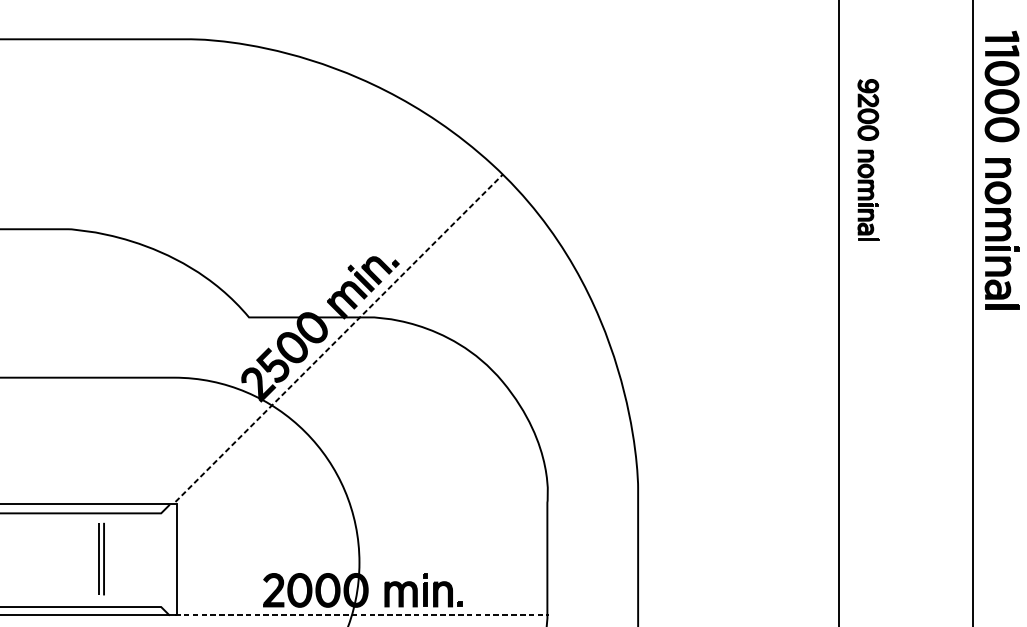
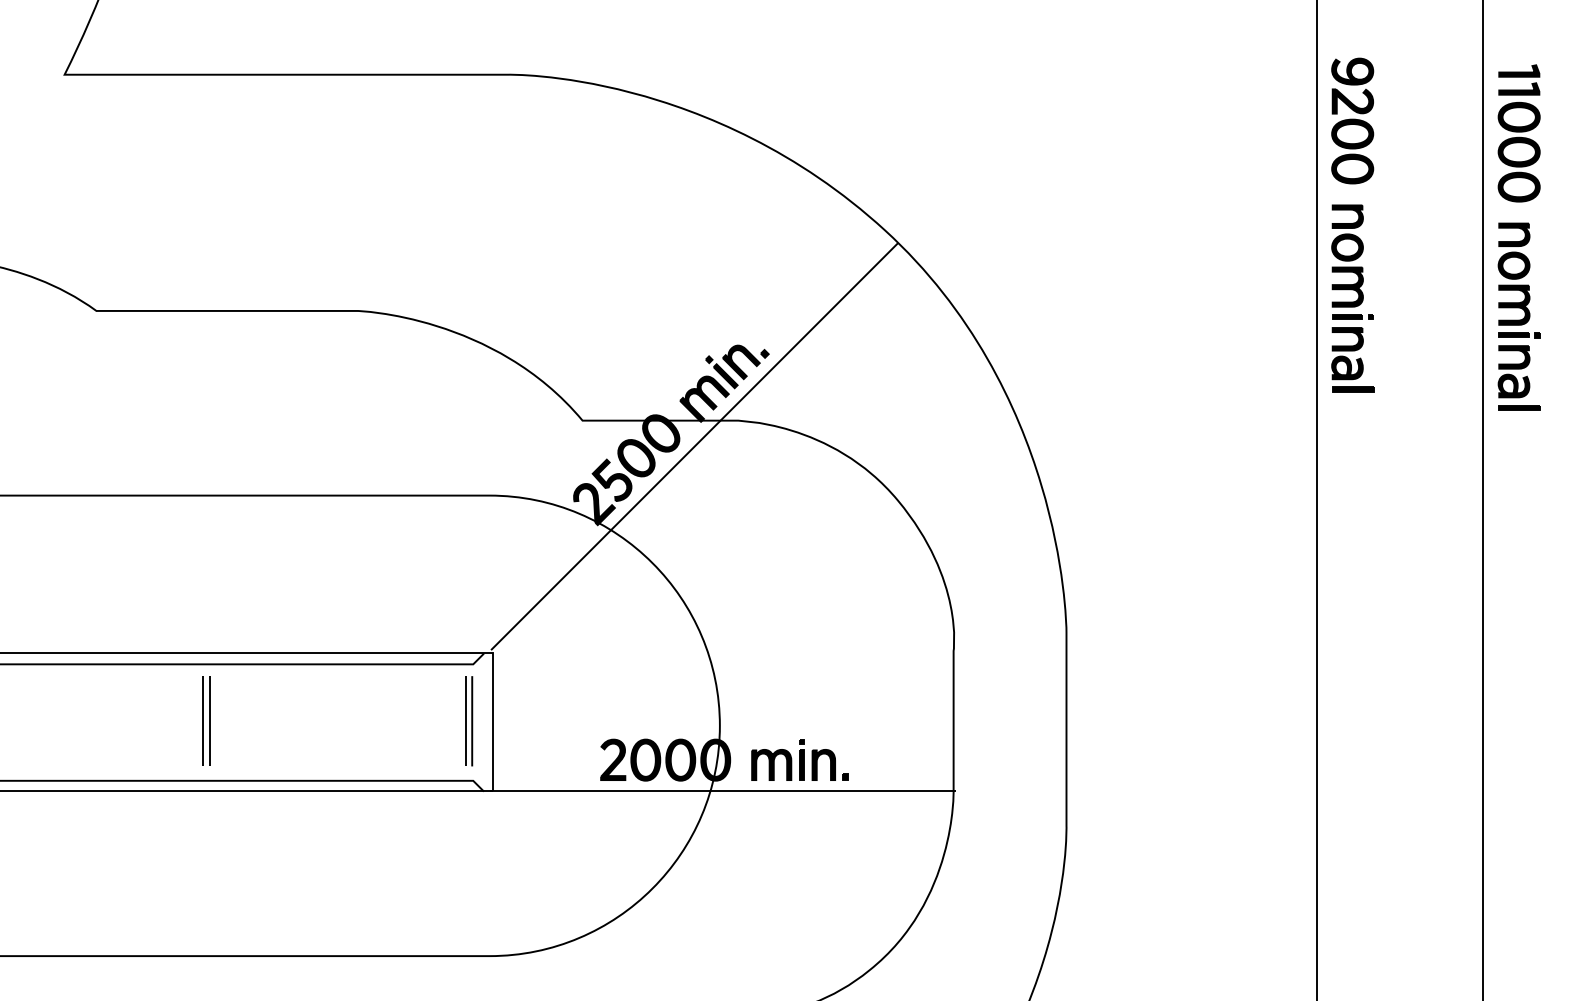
part: (868, 159) -> (1352, 224), size x1.67
line: (339, 338) -> (694, 446), dashed -> solid
part: (101, 559) -> (469, 721), moved
line: (362, 614) -> (723, 790), dashed -> solid

